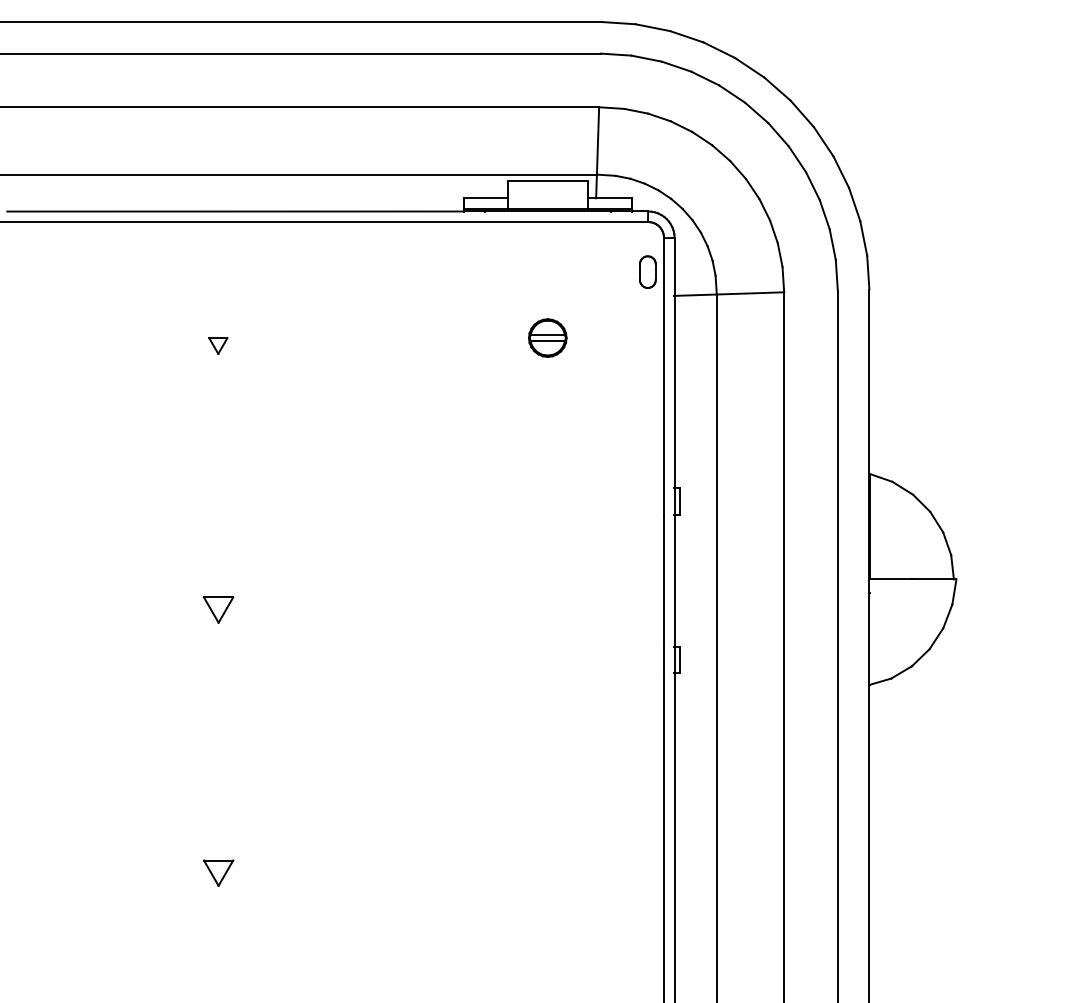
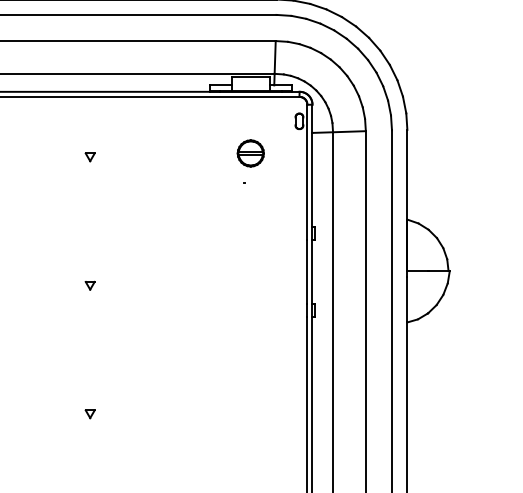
part: (547, 338) -> (250, 153), size x1.43
part: (216, 609) -> (89, 285), size x0.62
part: (216, 873) -> (89, 414), size x0.62

